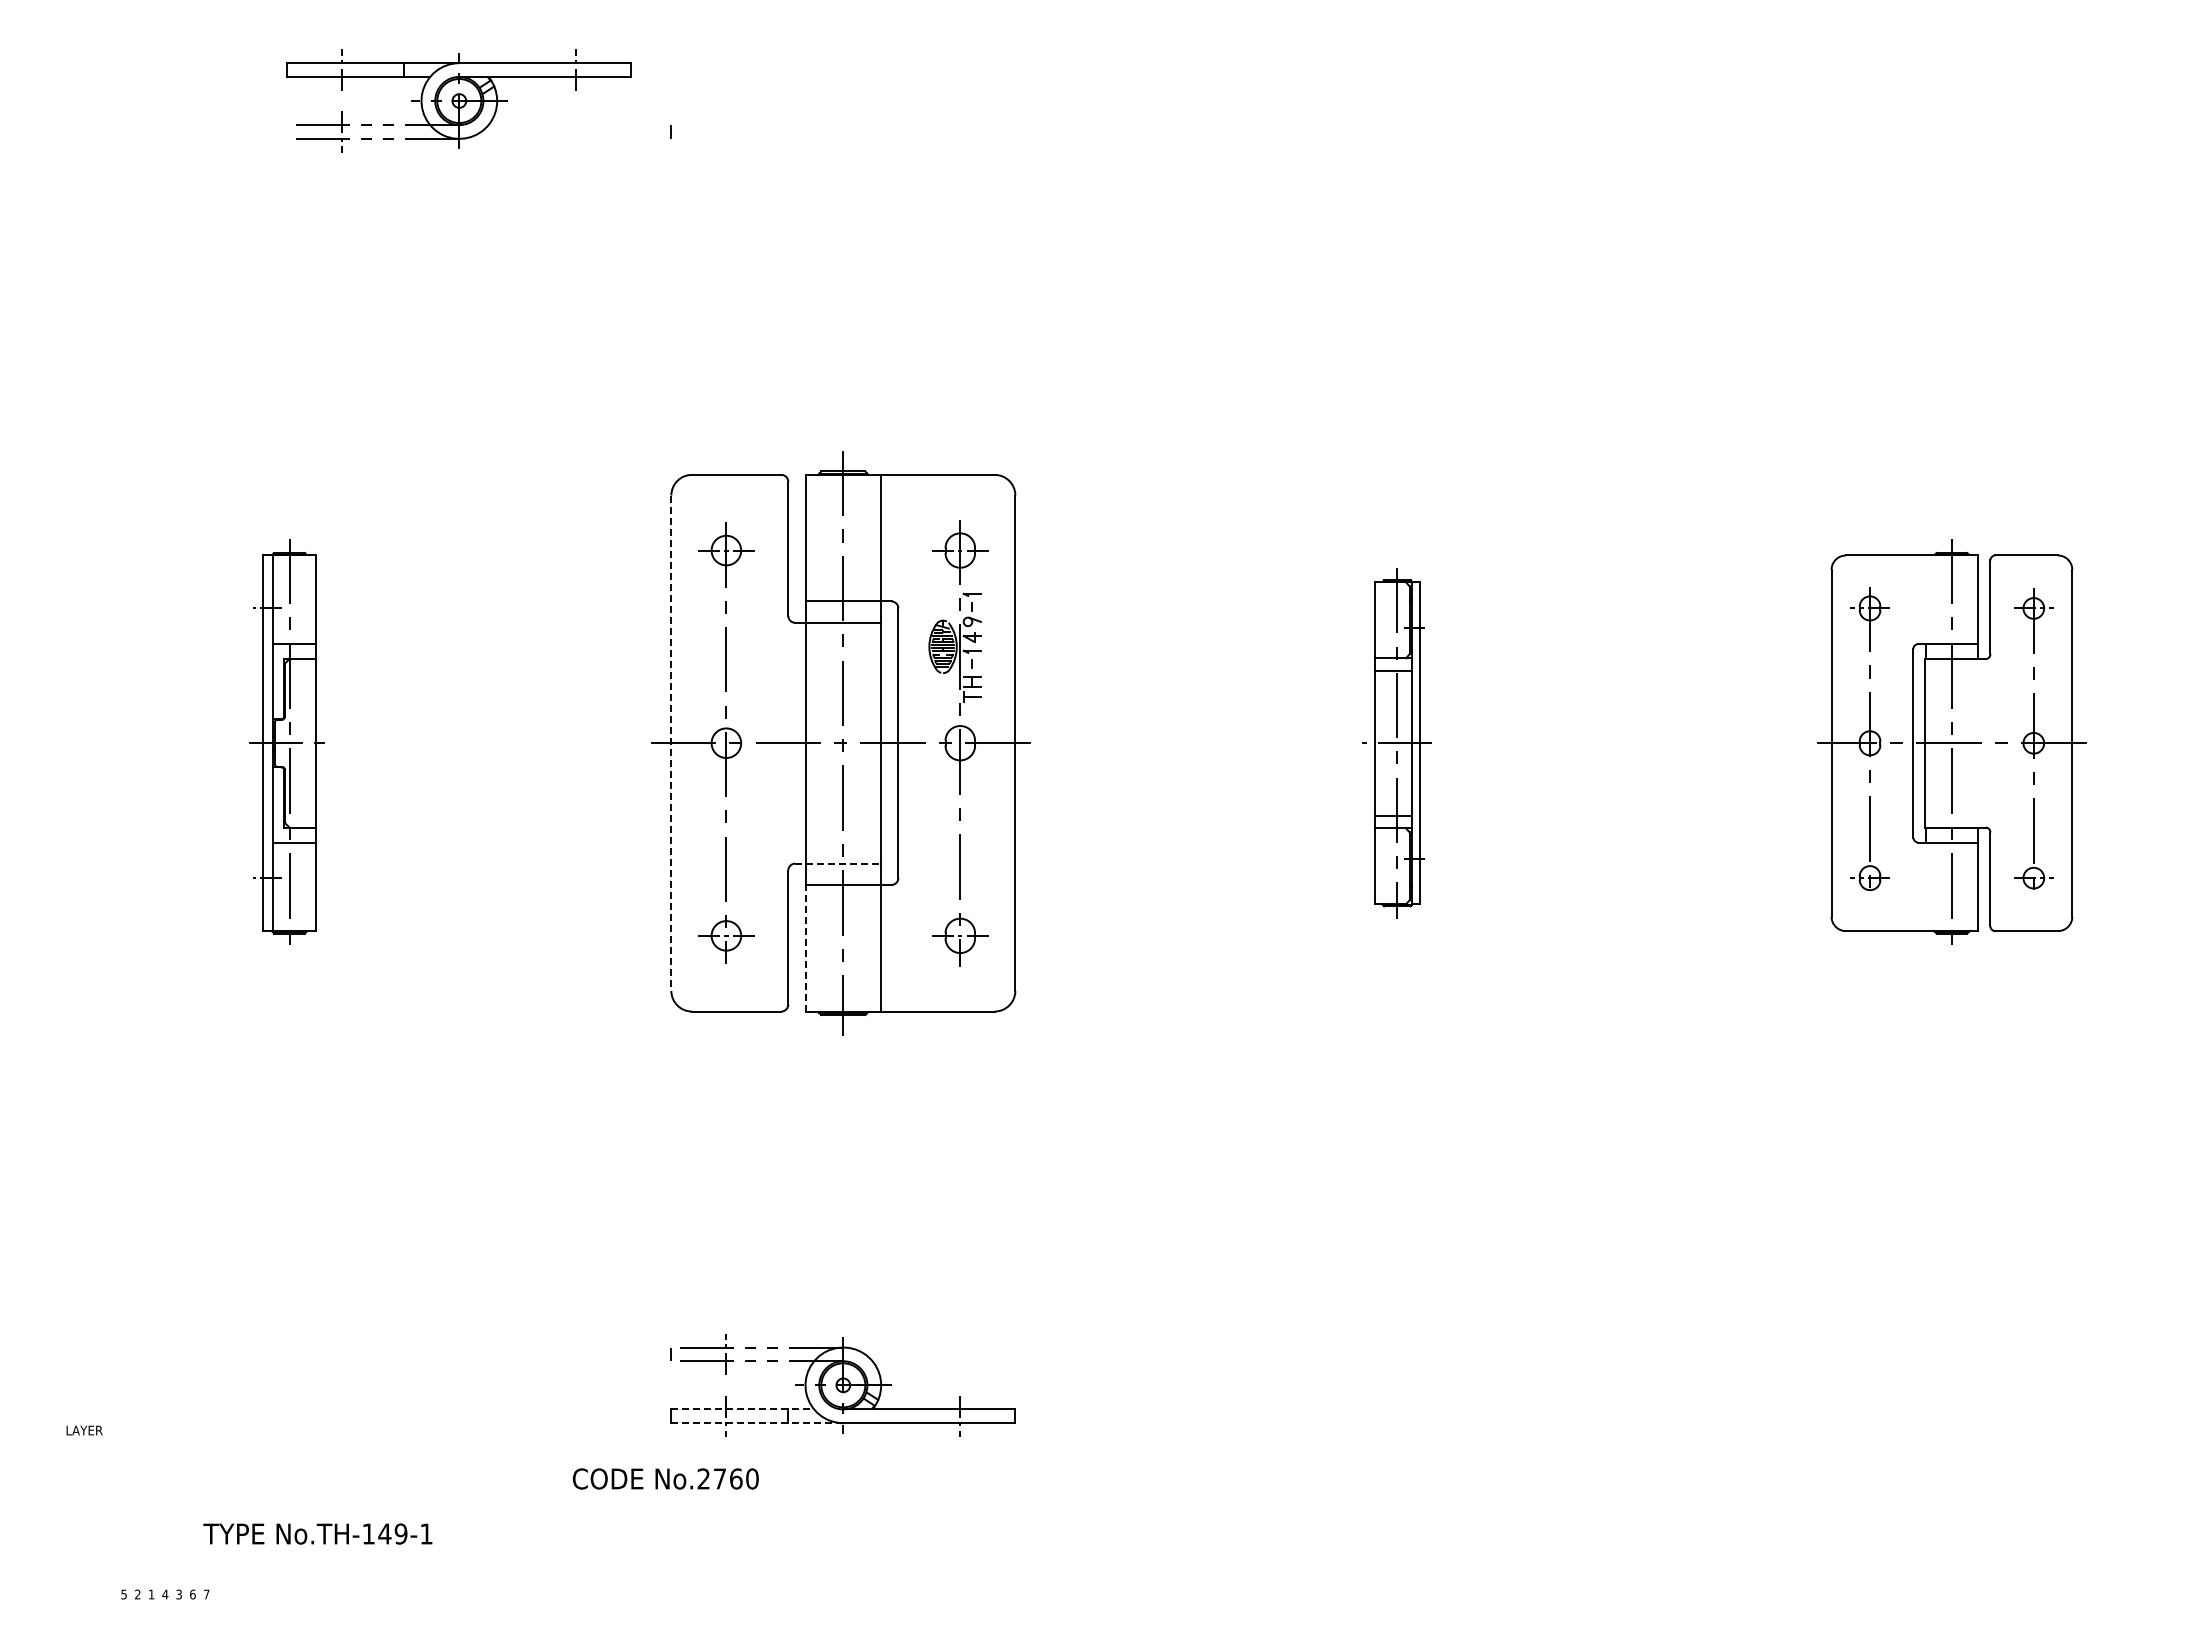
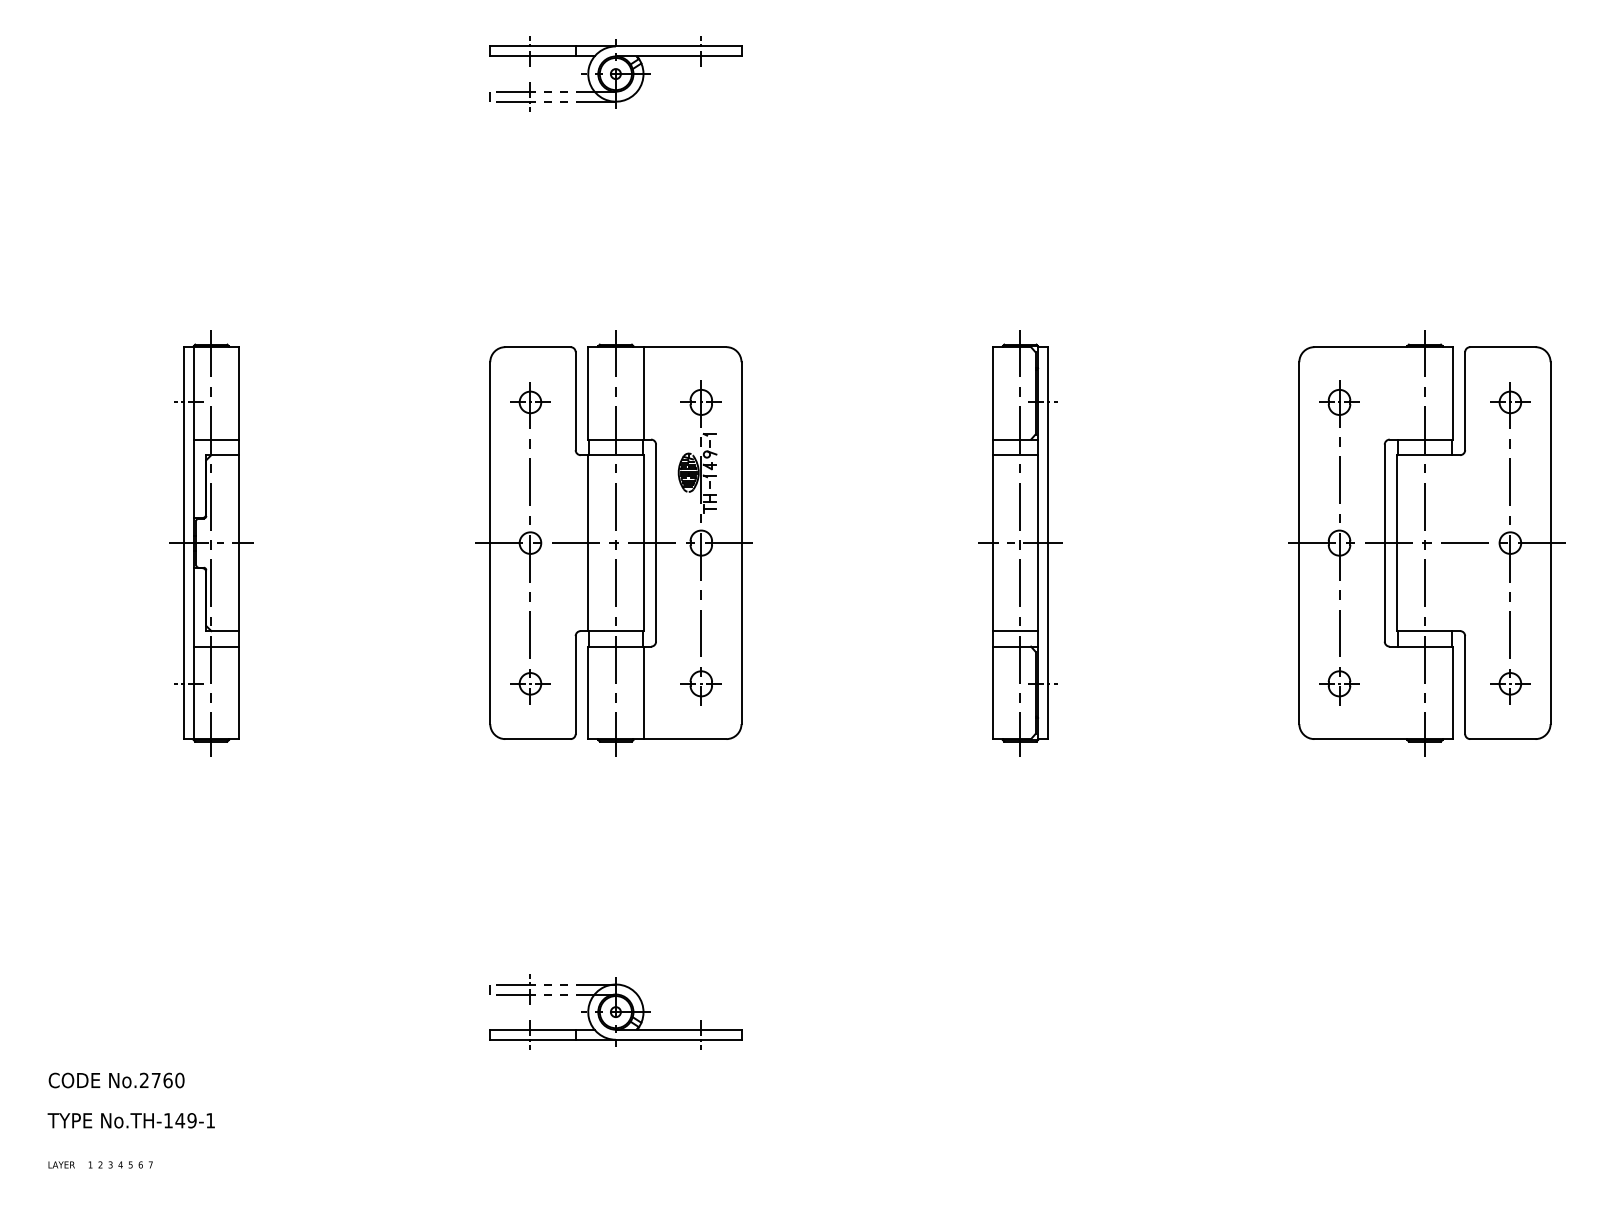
part: (458, 100) -> (615, 73), moved
part: (289, 743) -> (211, 543), size x1.43
line: (671, 743) -> (490, 543), dashed -> solid
part: (1397, 743) -> (1020, 543), size x1.67
part: (1953, 743) -> (1426, 543), size x1.43
line: (838, 863) -> (612, 630), dashed -> solid
line: (805, 947) -> (588, 692), dashed -> solid
line: (743, 1409) -> (542, 1029), dashed -> solid
line: (757, 1423) -> (553, 1040), dashed -> solid
text: (84, 1430) -> (61, 1164), moved
text: (665, 1478) -> (116, 1080), moved
text: (317, 1533) -> (131, 1120), moved
text: (178, 1593) -> (130, 1164), 3 -> 5
text: (123, 1594) -> (90, 1164), 5 -> 1
text: (151, 1594) -> (110, 1164), 1 -> 3

